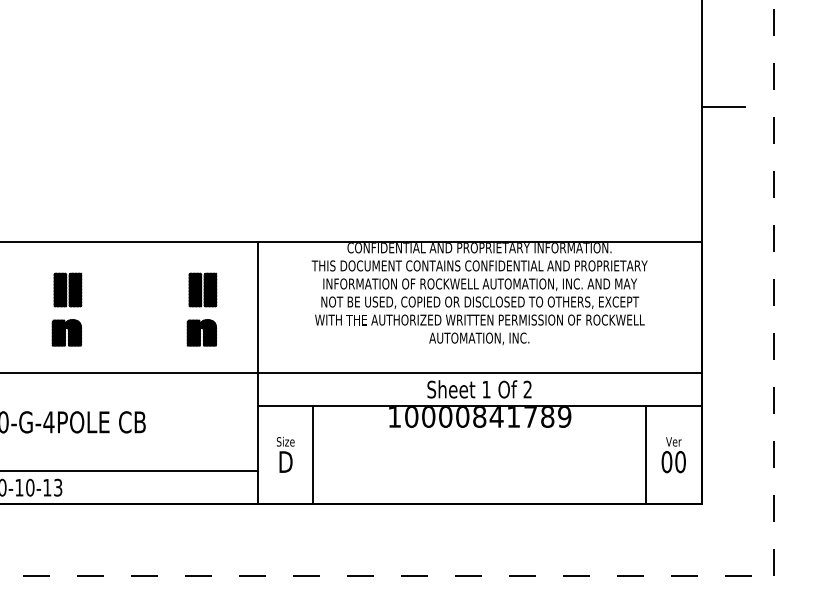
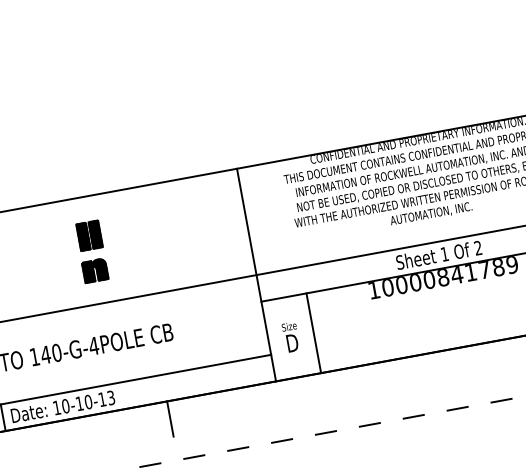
part: (201, 309) -> (201, 231), removed
line: (124, 525) -> (170, 418), added

